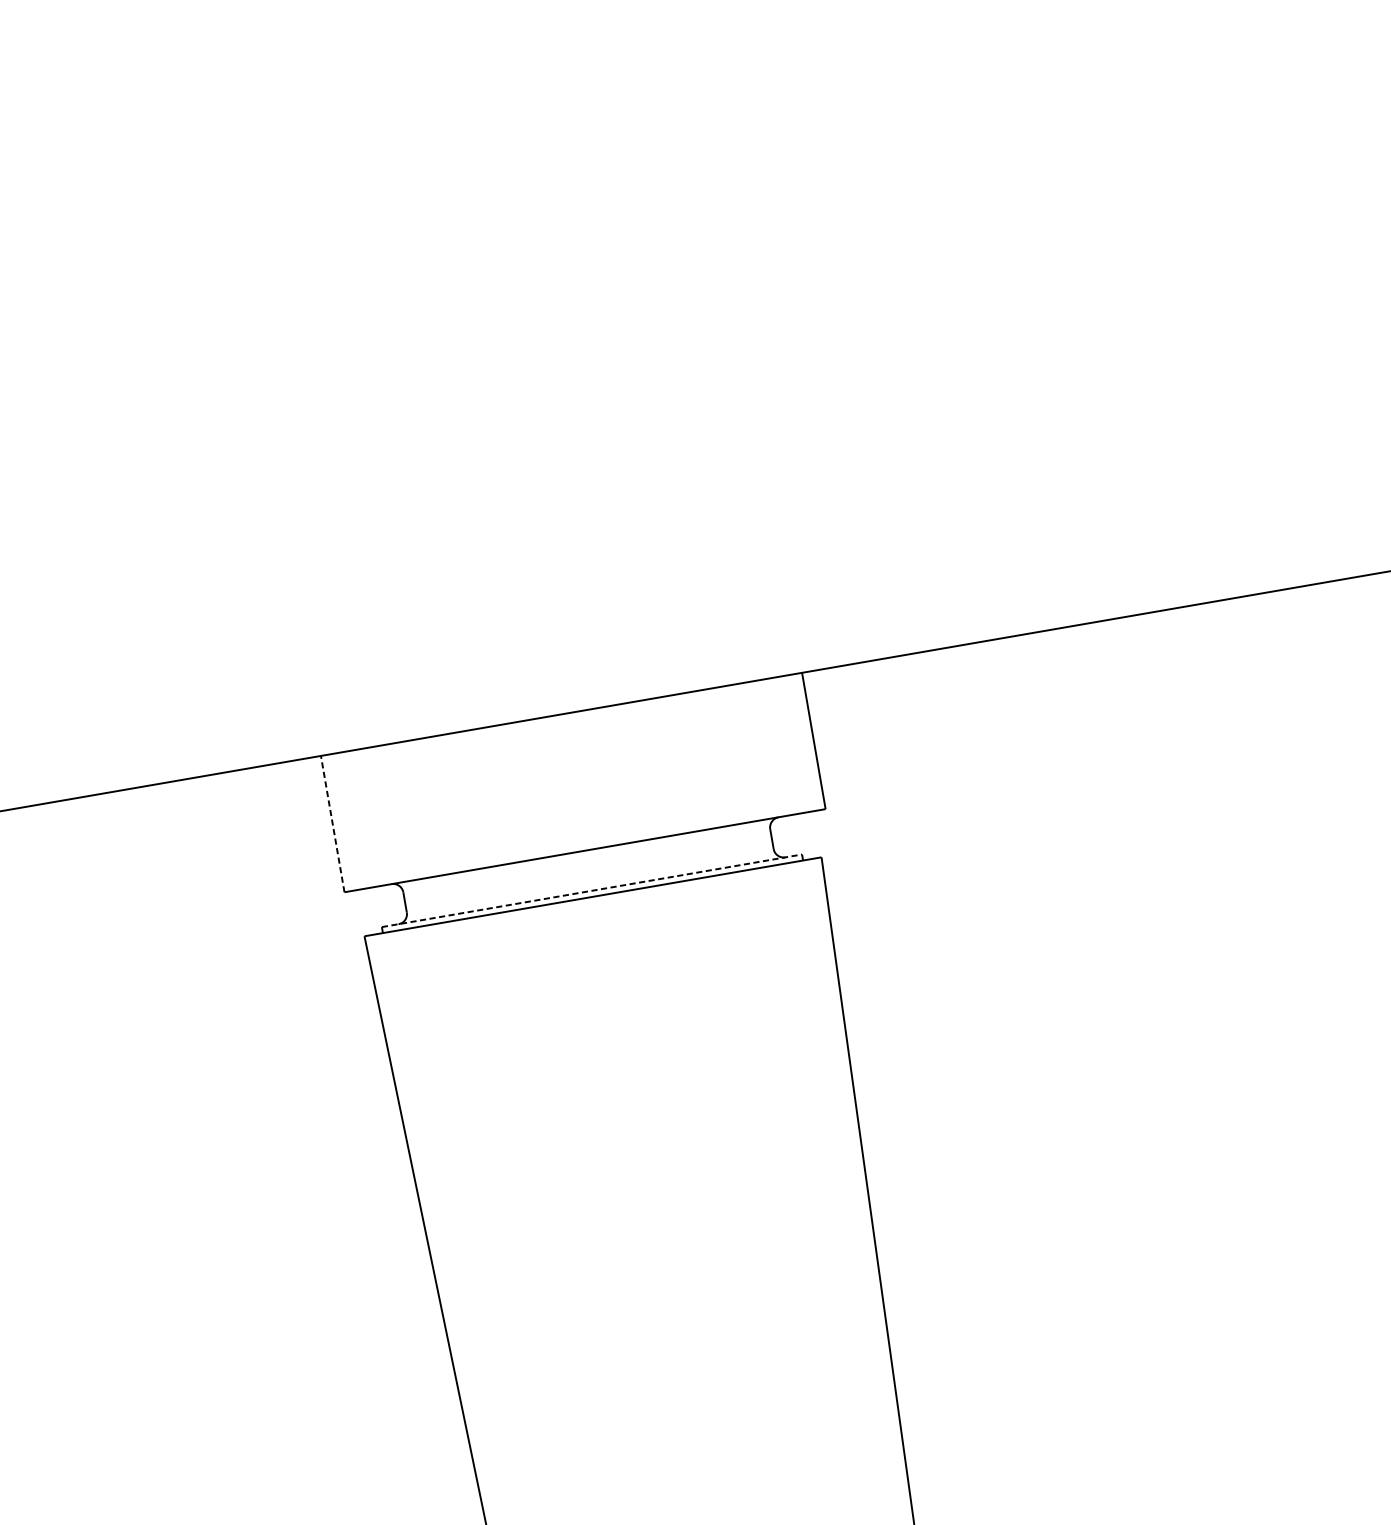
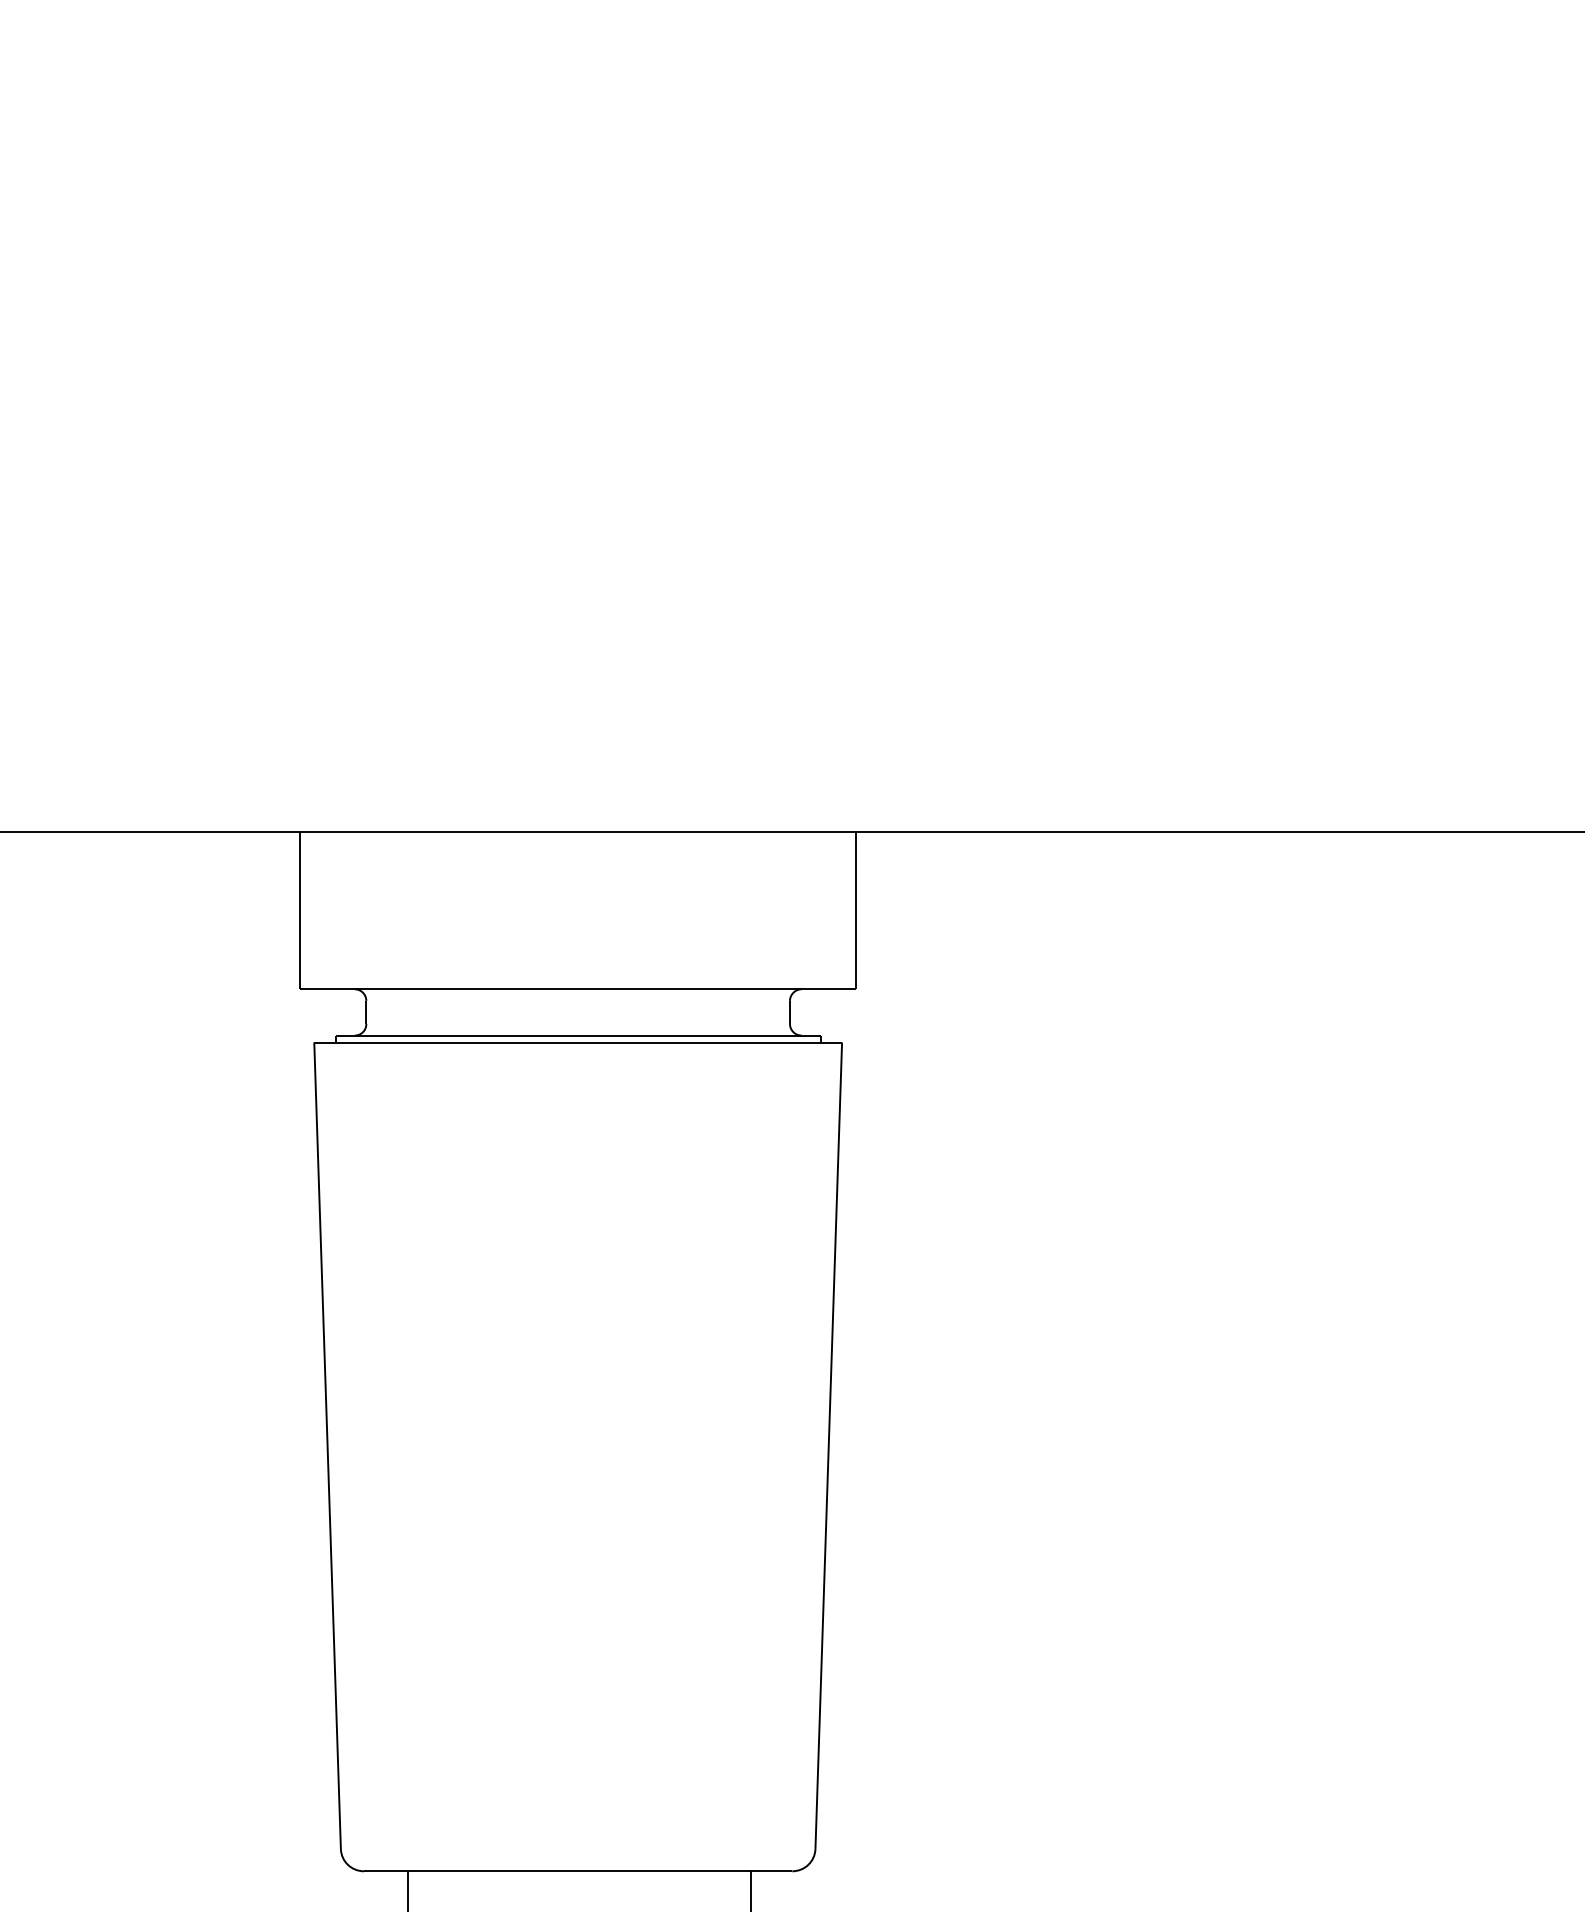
line: (332, 824) -> (300, 910), dashed -> solid
line: (592, 890) -> (578, 1035), dashed -> solid

